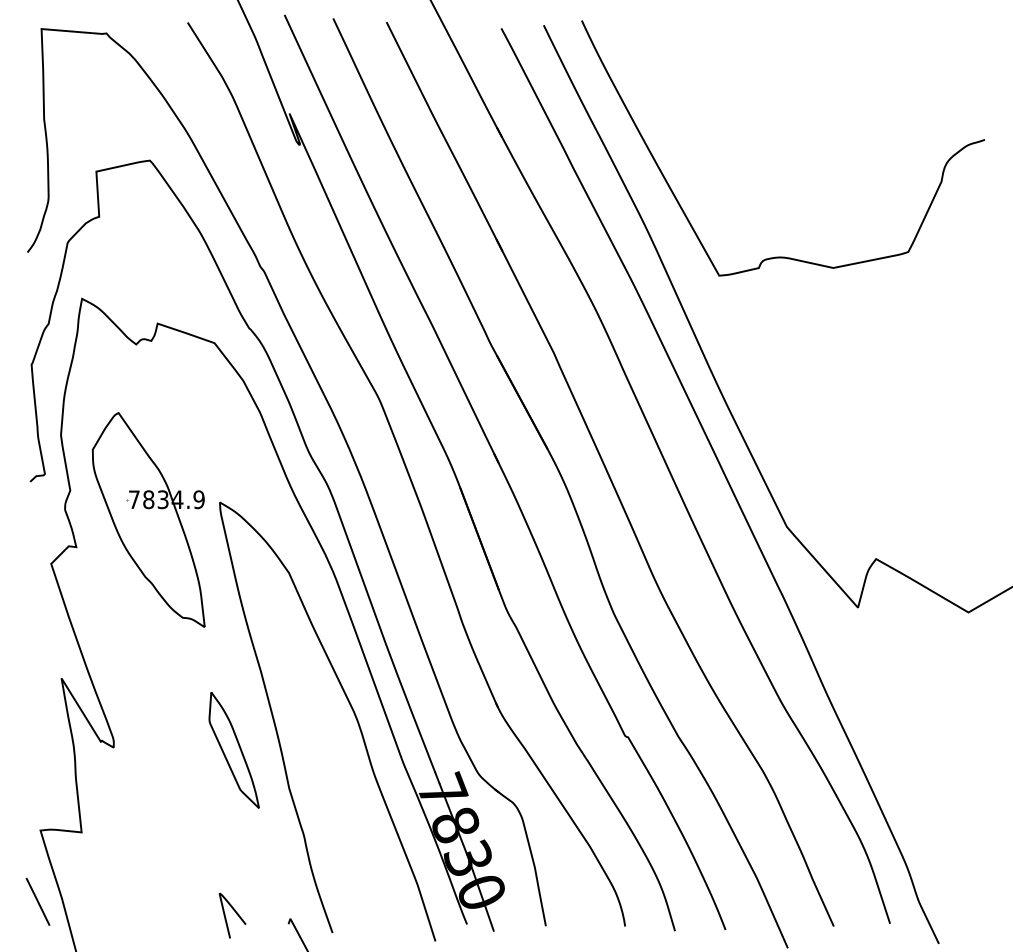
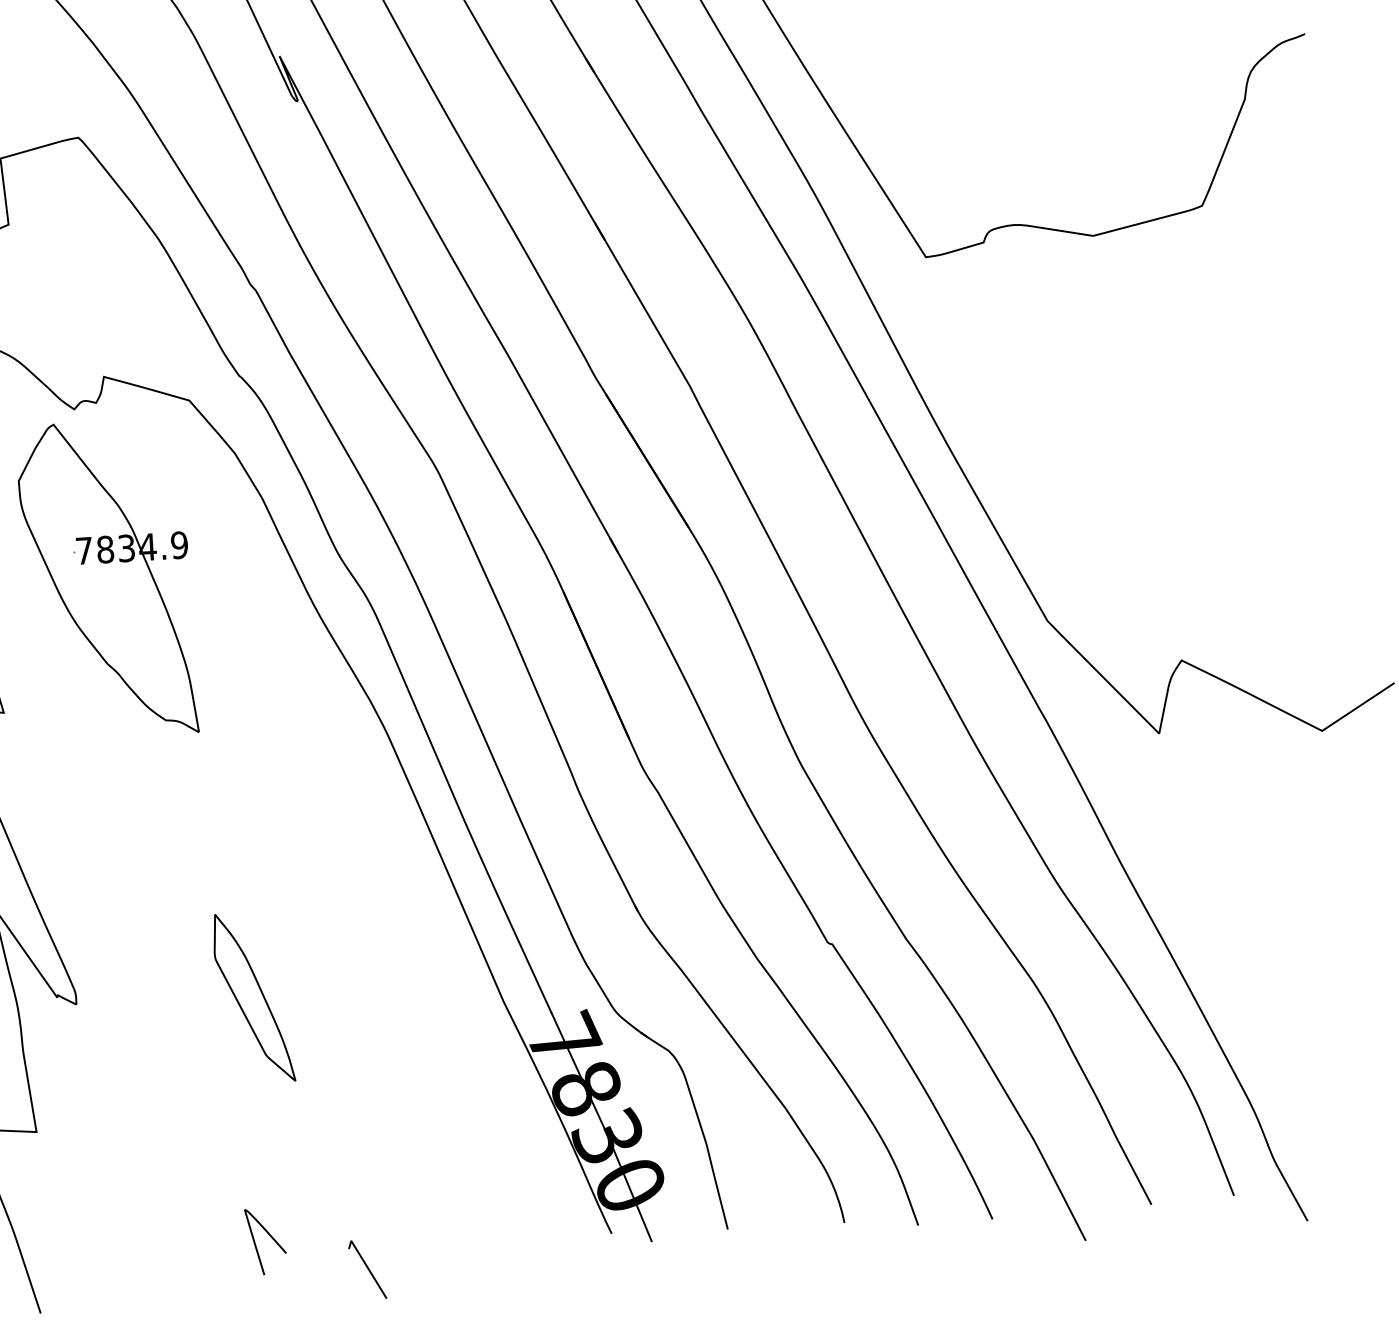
part: (148, 519) -> (106, 578), moved
curve: (351, 709) -> (422, 927), removed

